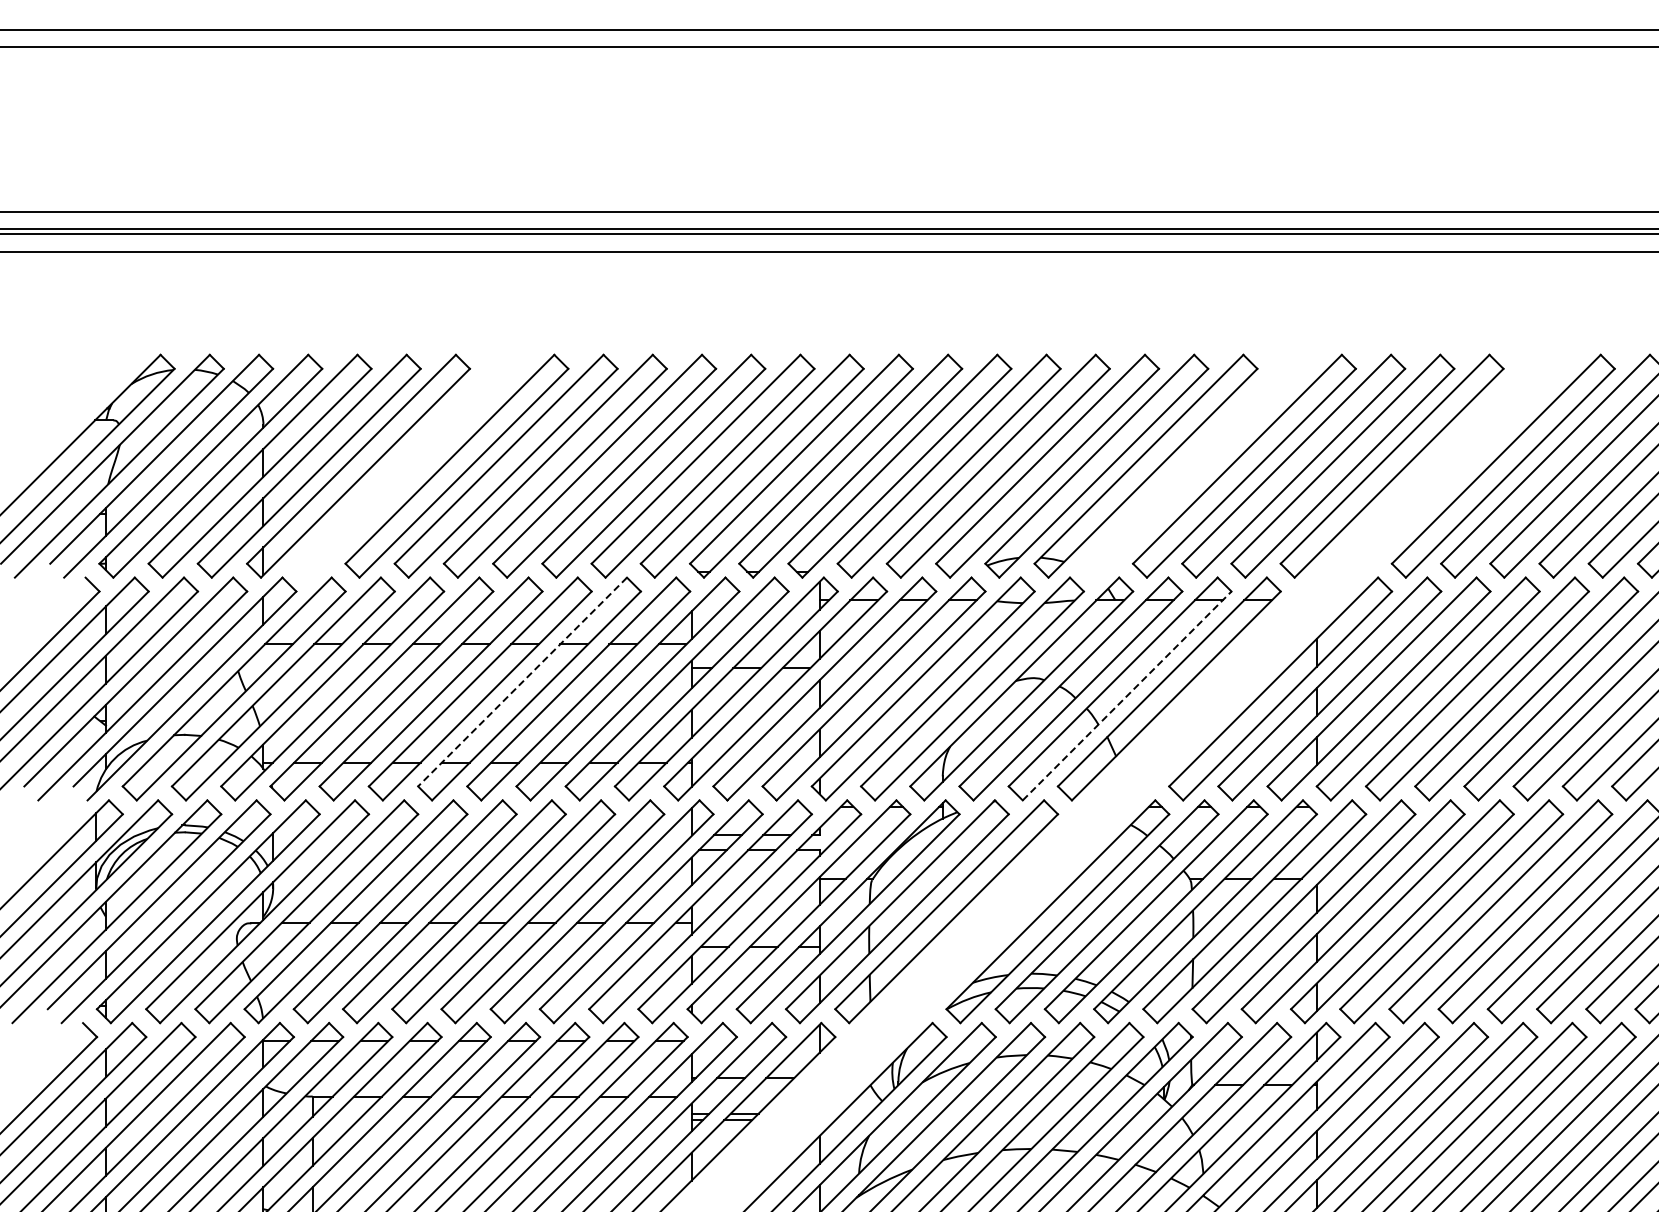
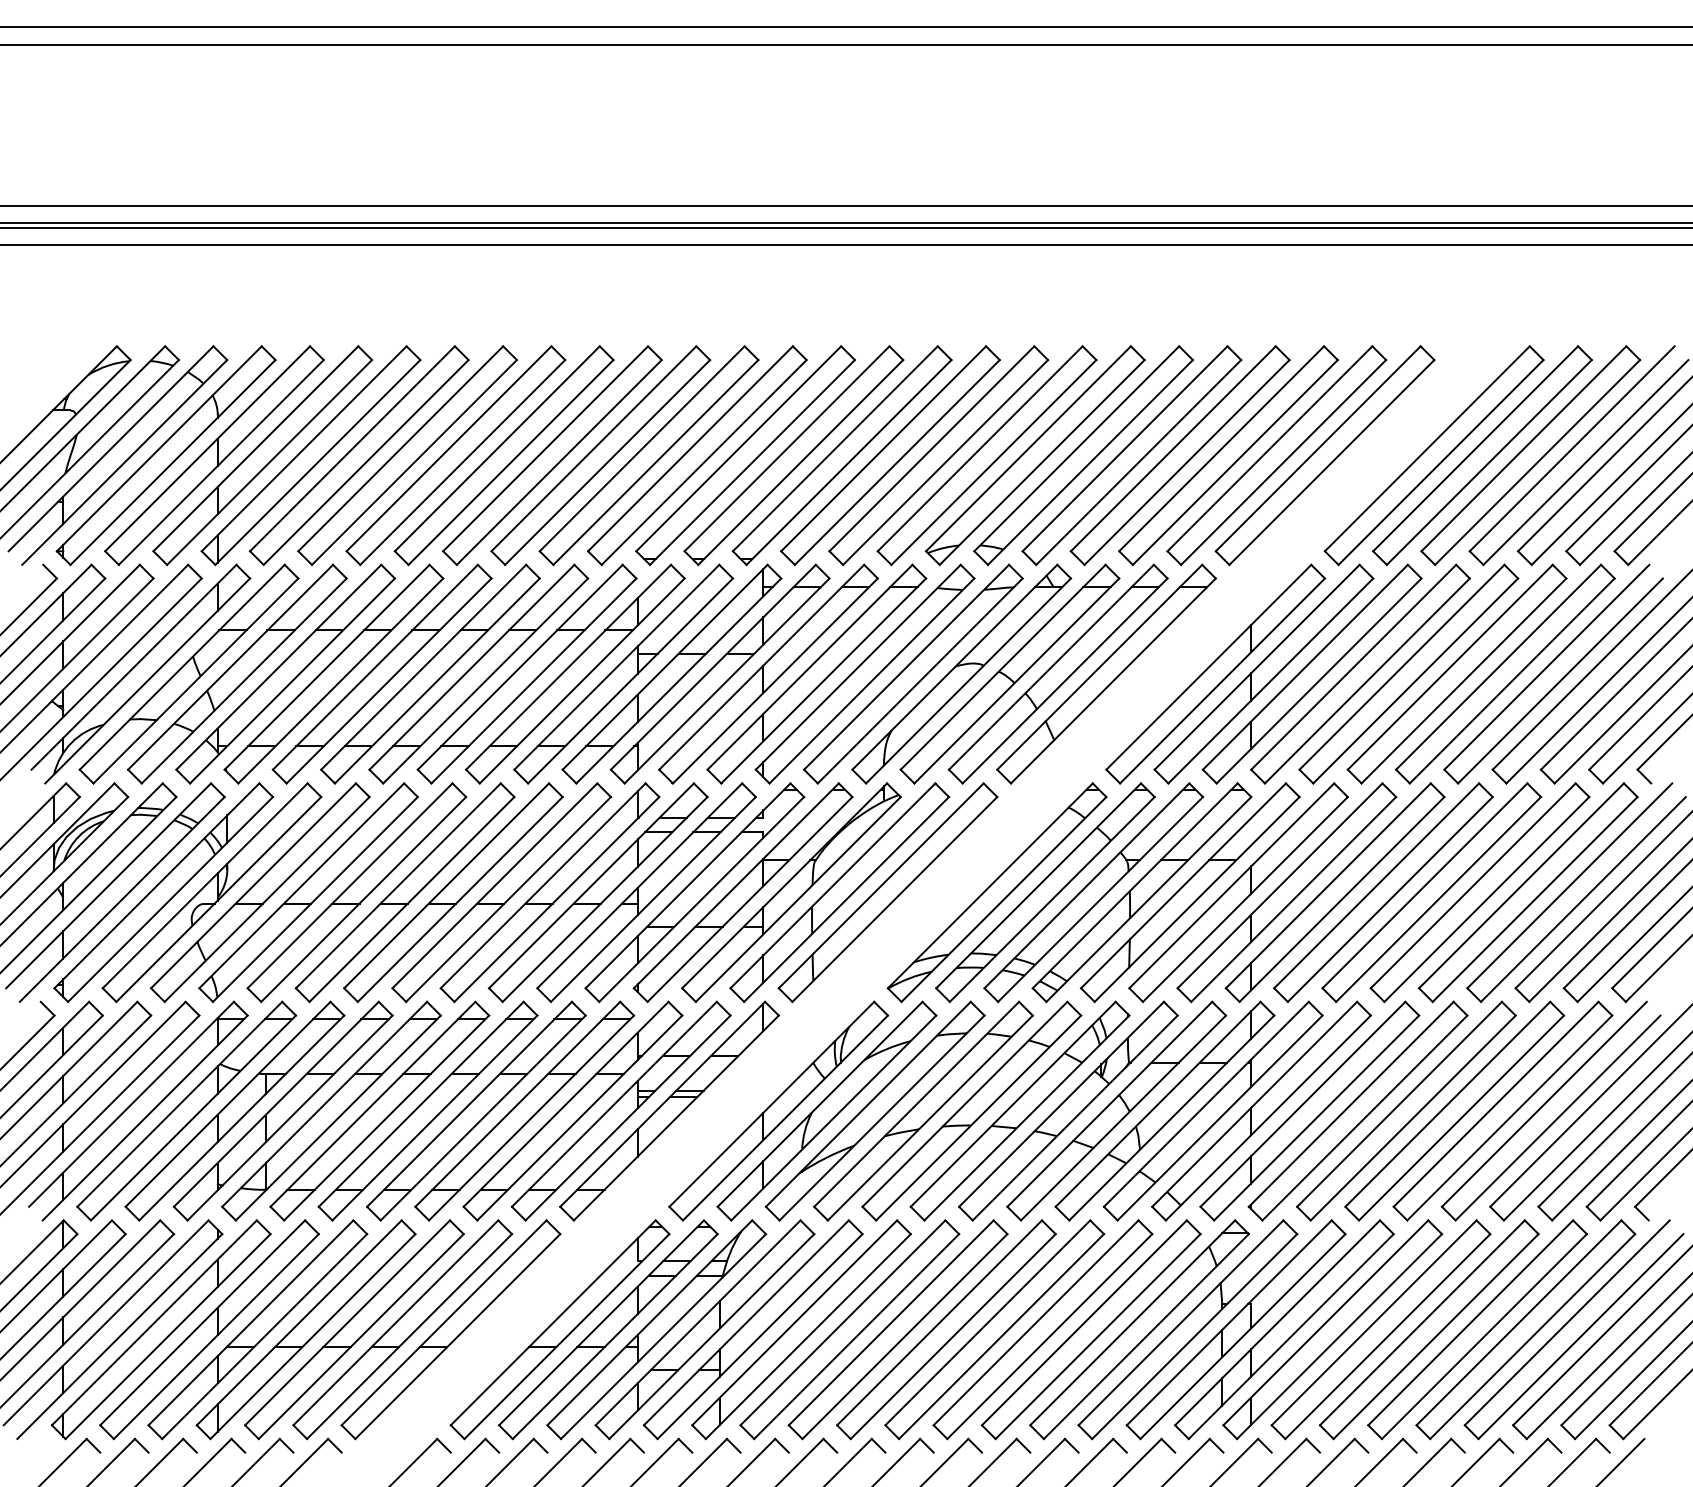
part: (406, 466) -> (358, 455), added
part: (1194, 466) -> (1131, 455), added
line: (523, 682) -> (472, 667), dashed -> solid
line: (1127, 695) -> (1065, 680), dashed -> solid

